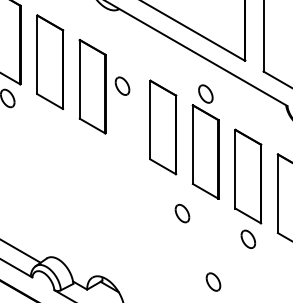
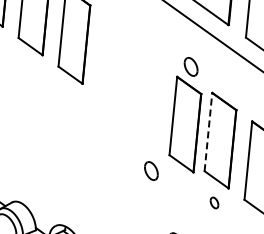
part: (122, 85) -> (104, 37), removed
part: (163, 127) -> (140, 83), removed
part: (205, 141) -> (186, 114), moved
line: (235, 168) -> (208, 131), solid -> dashed
part: (248, 238) -> (214, 202), size x0.6

